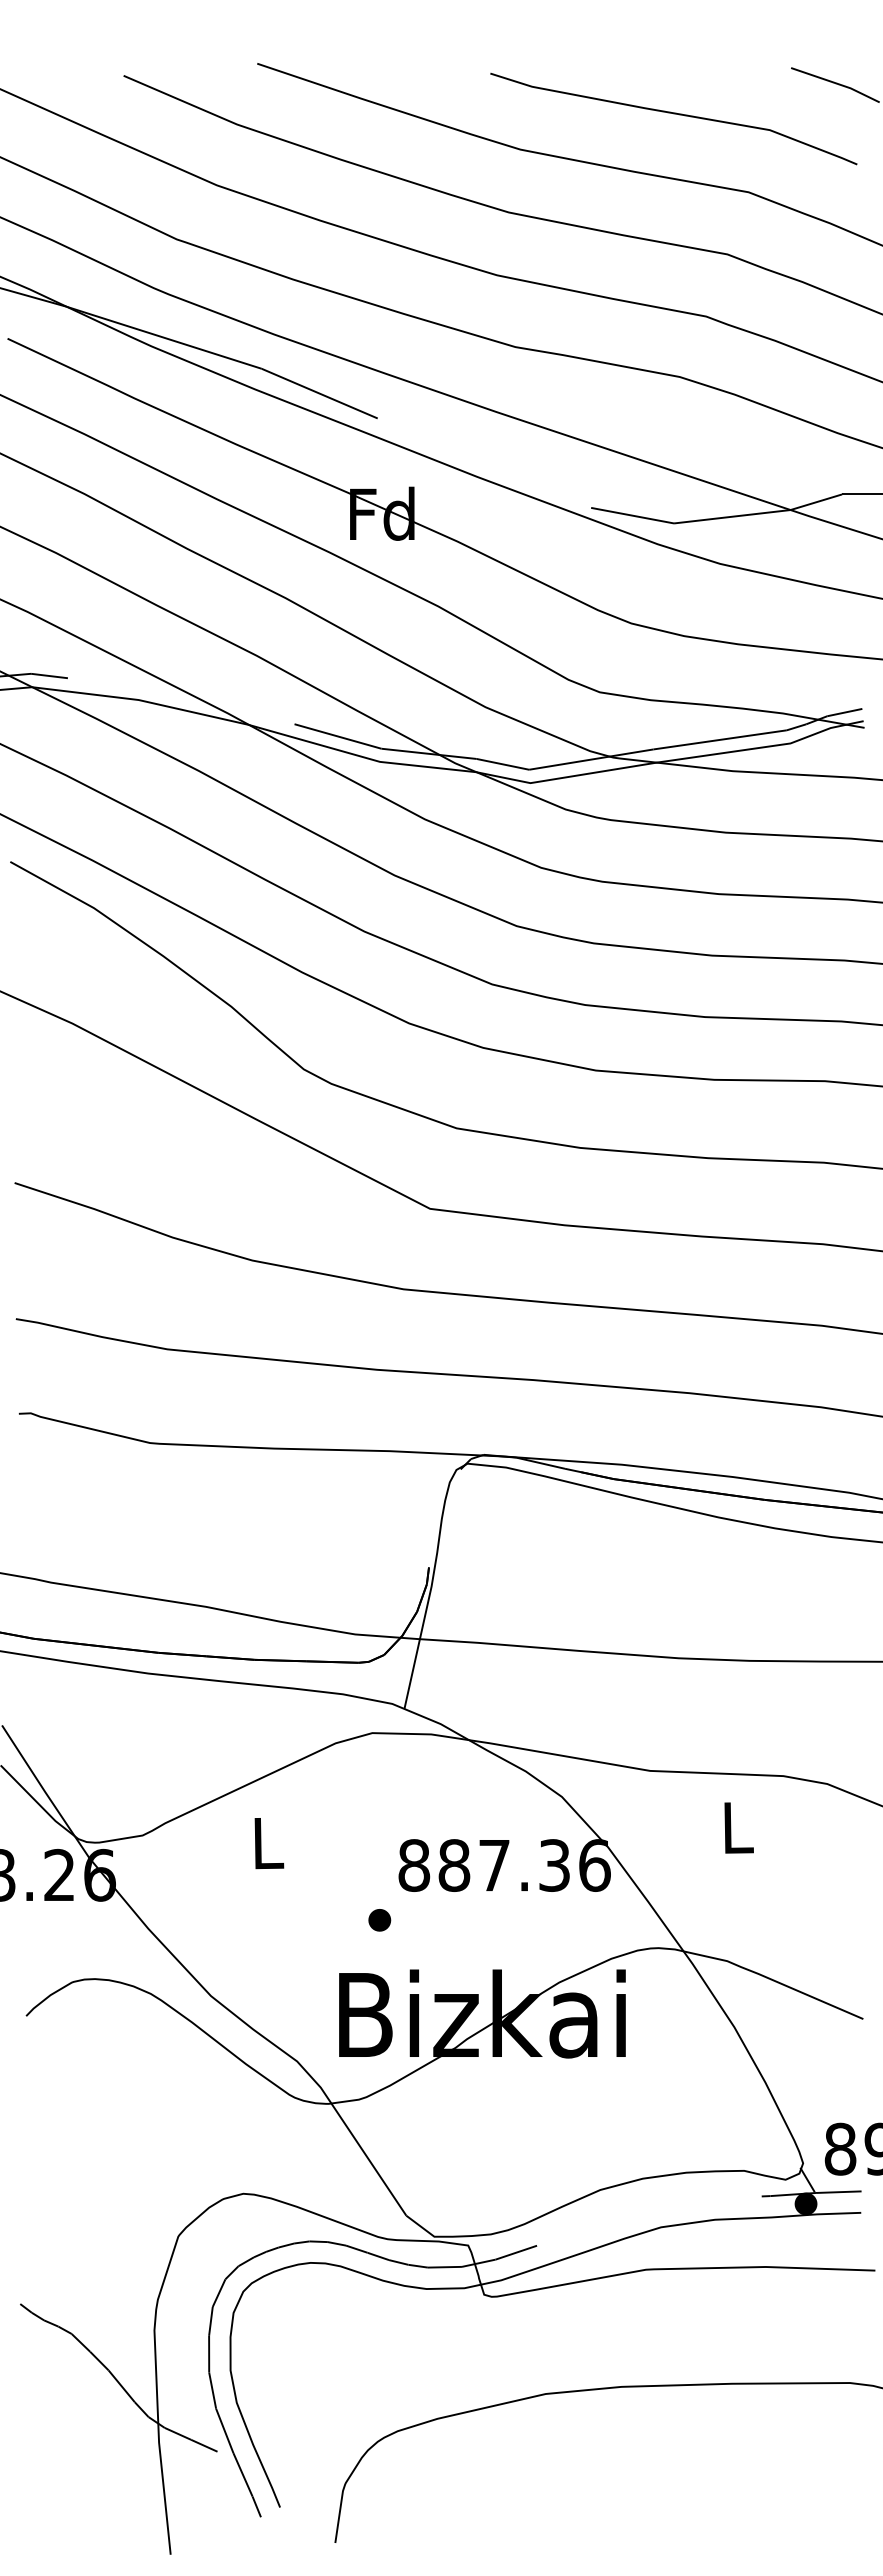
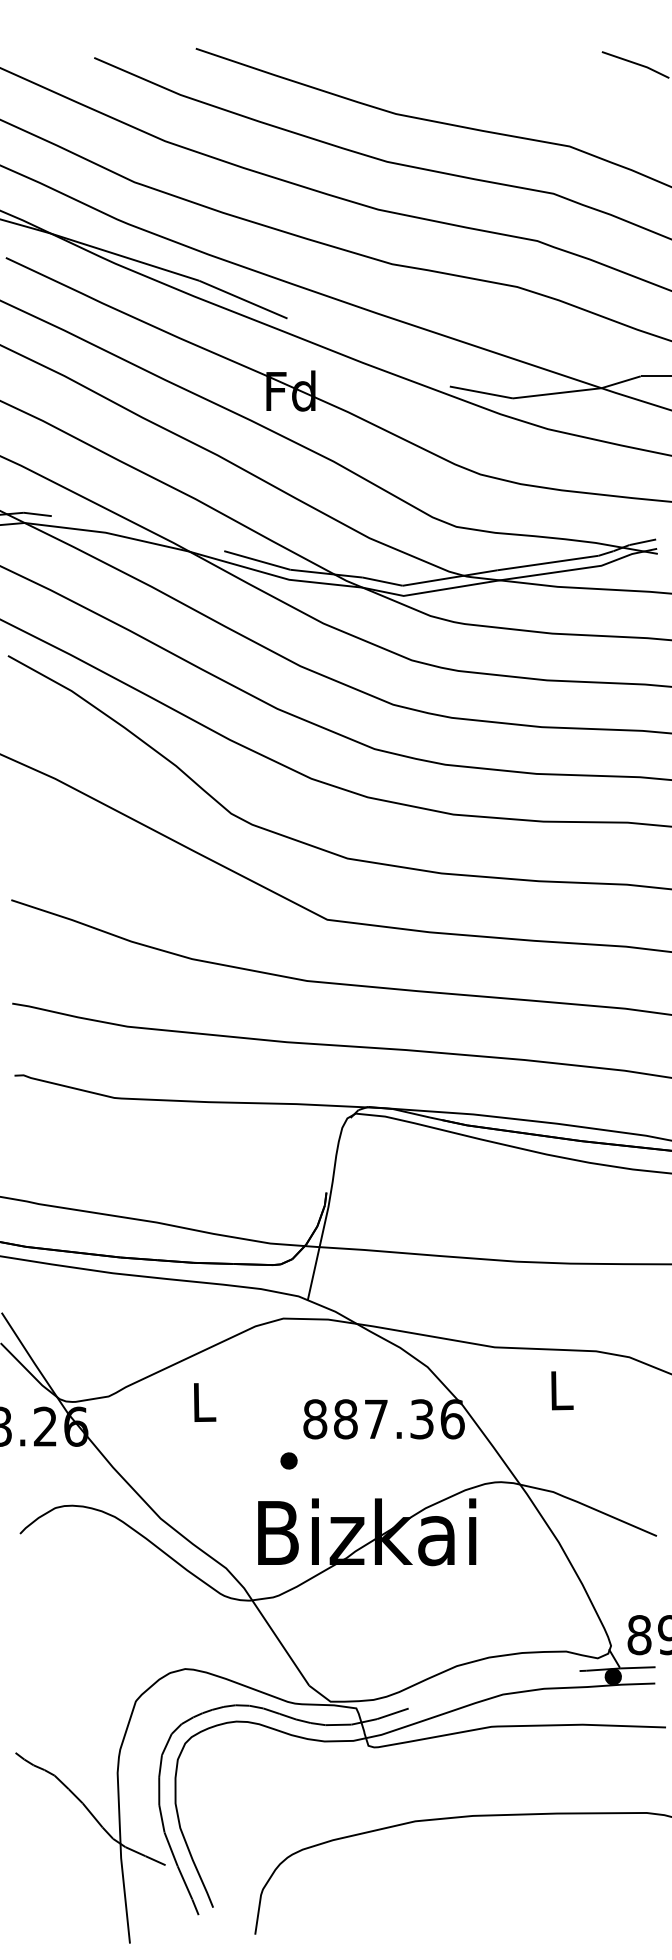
curve: (673, 114) -> (512, 87), removed

